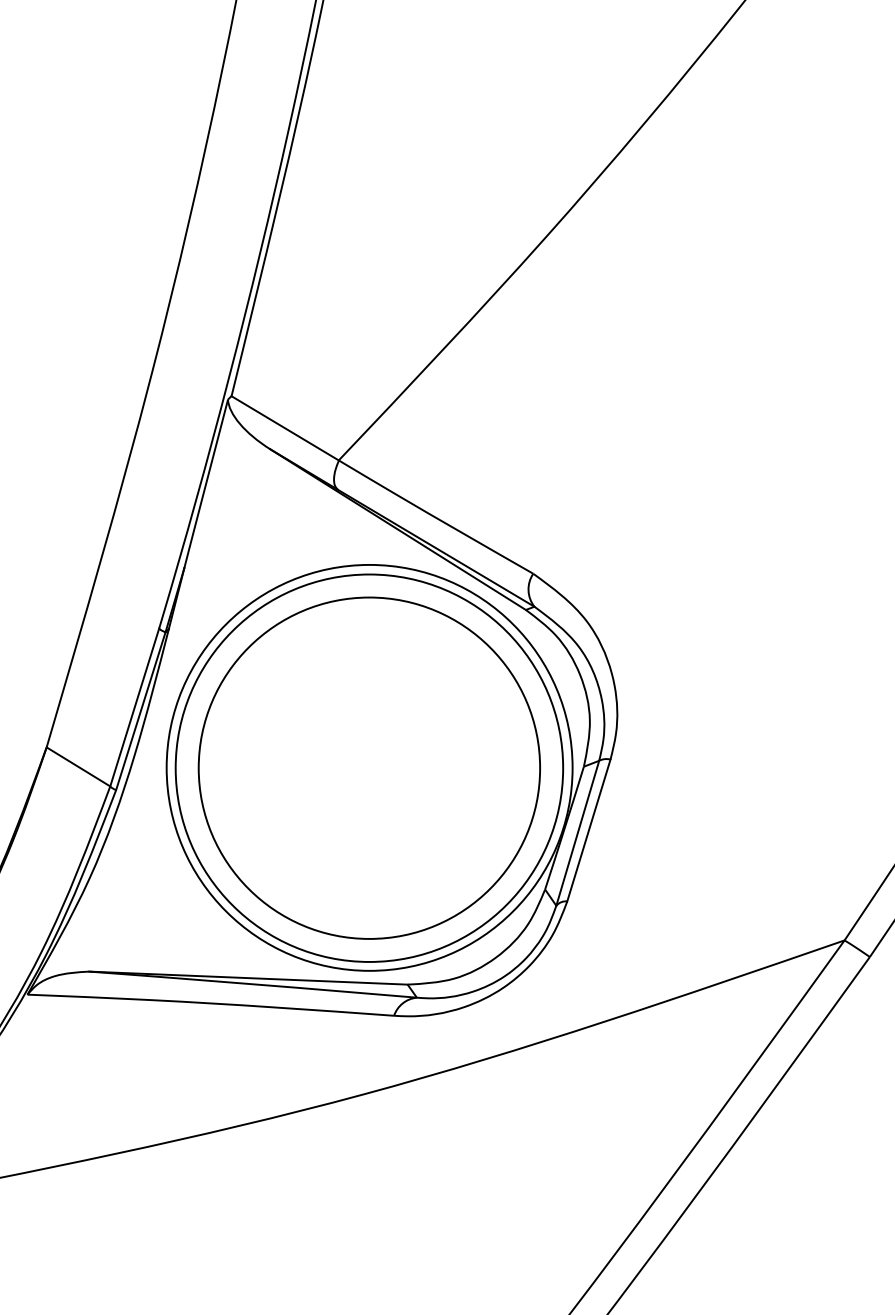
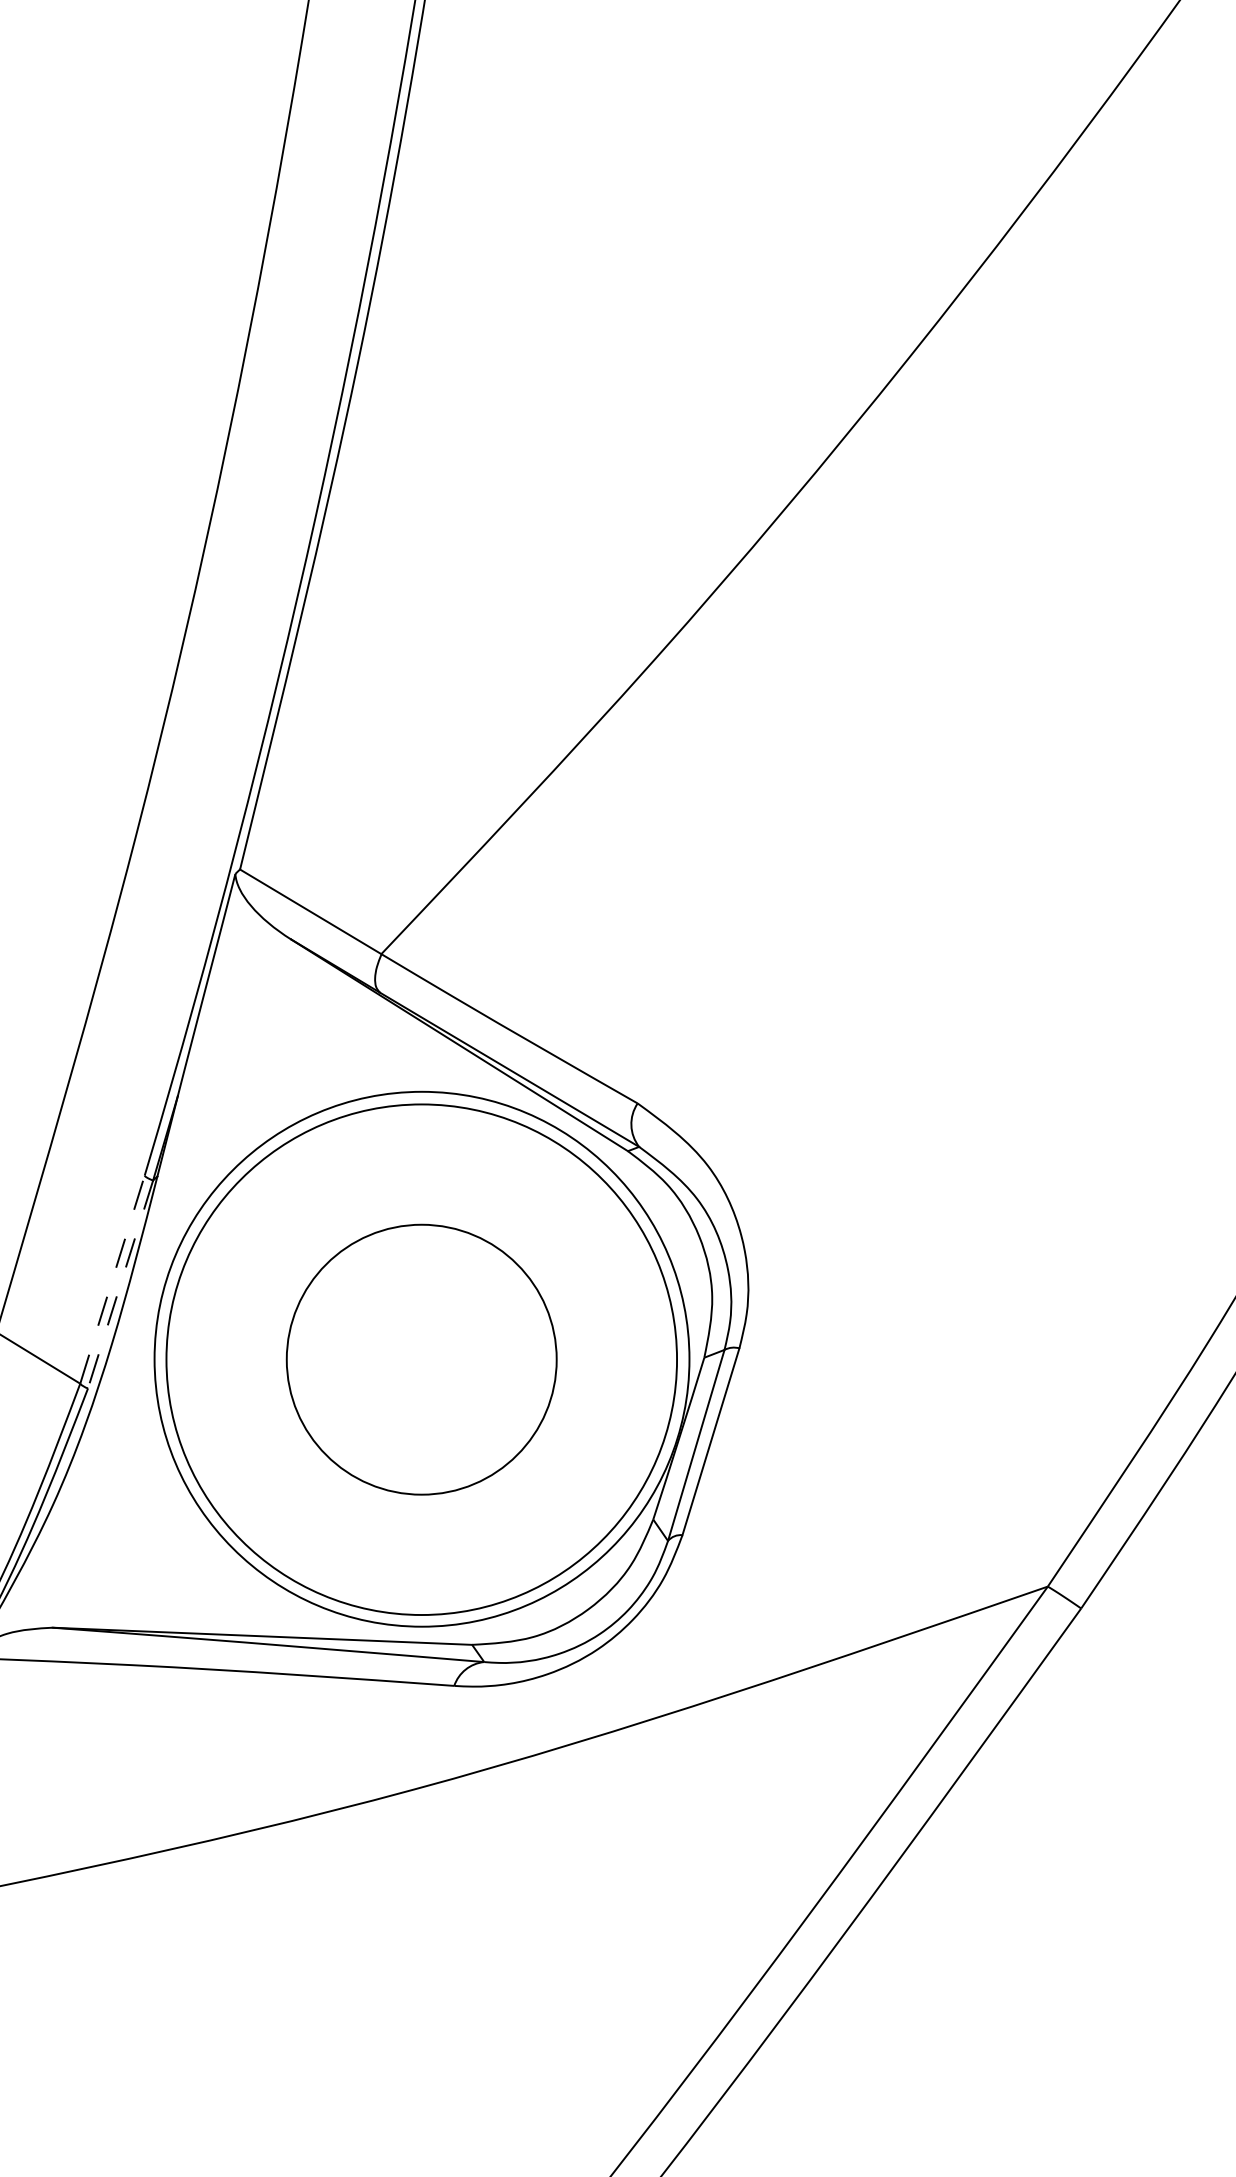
line: (134, 707) -> (112, 1279), solid -> dashed
line: (140, 711) -> (120, 1284), solid -> dashed
circle: (369, 768) -> (421, 1359), size x0.6

